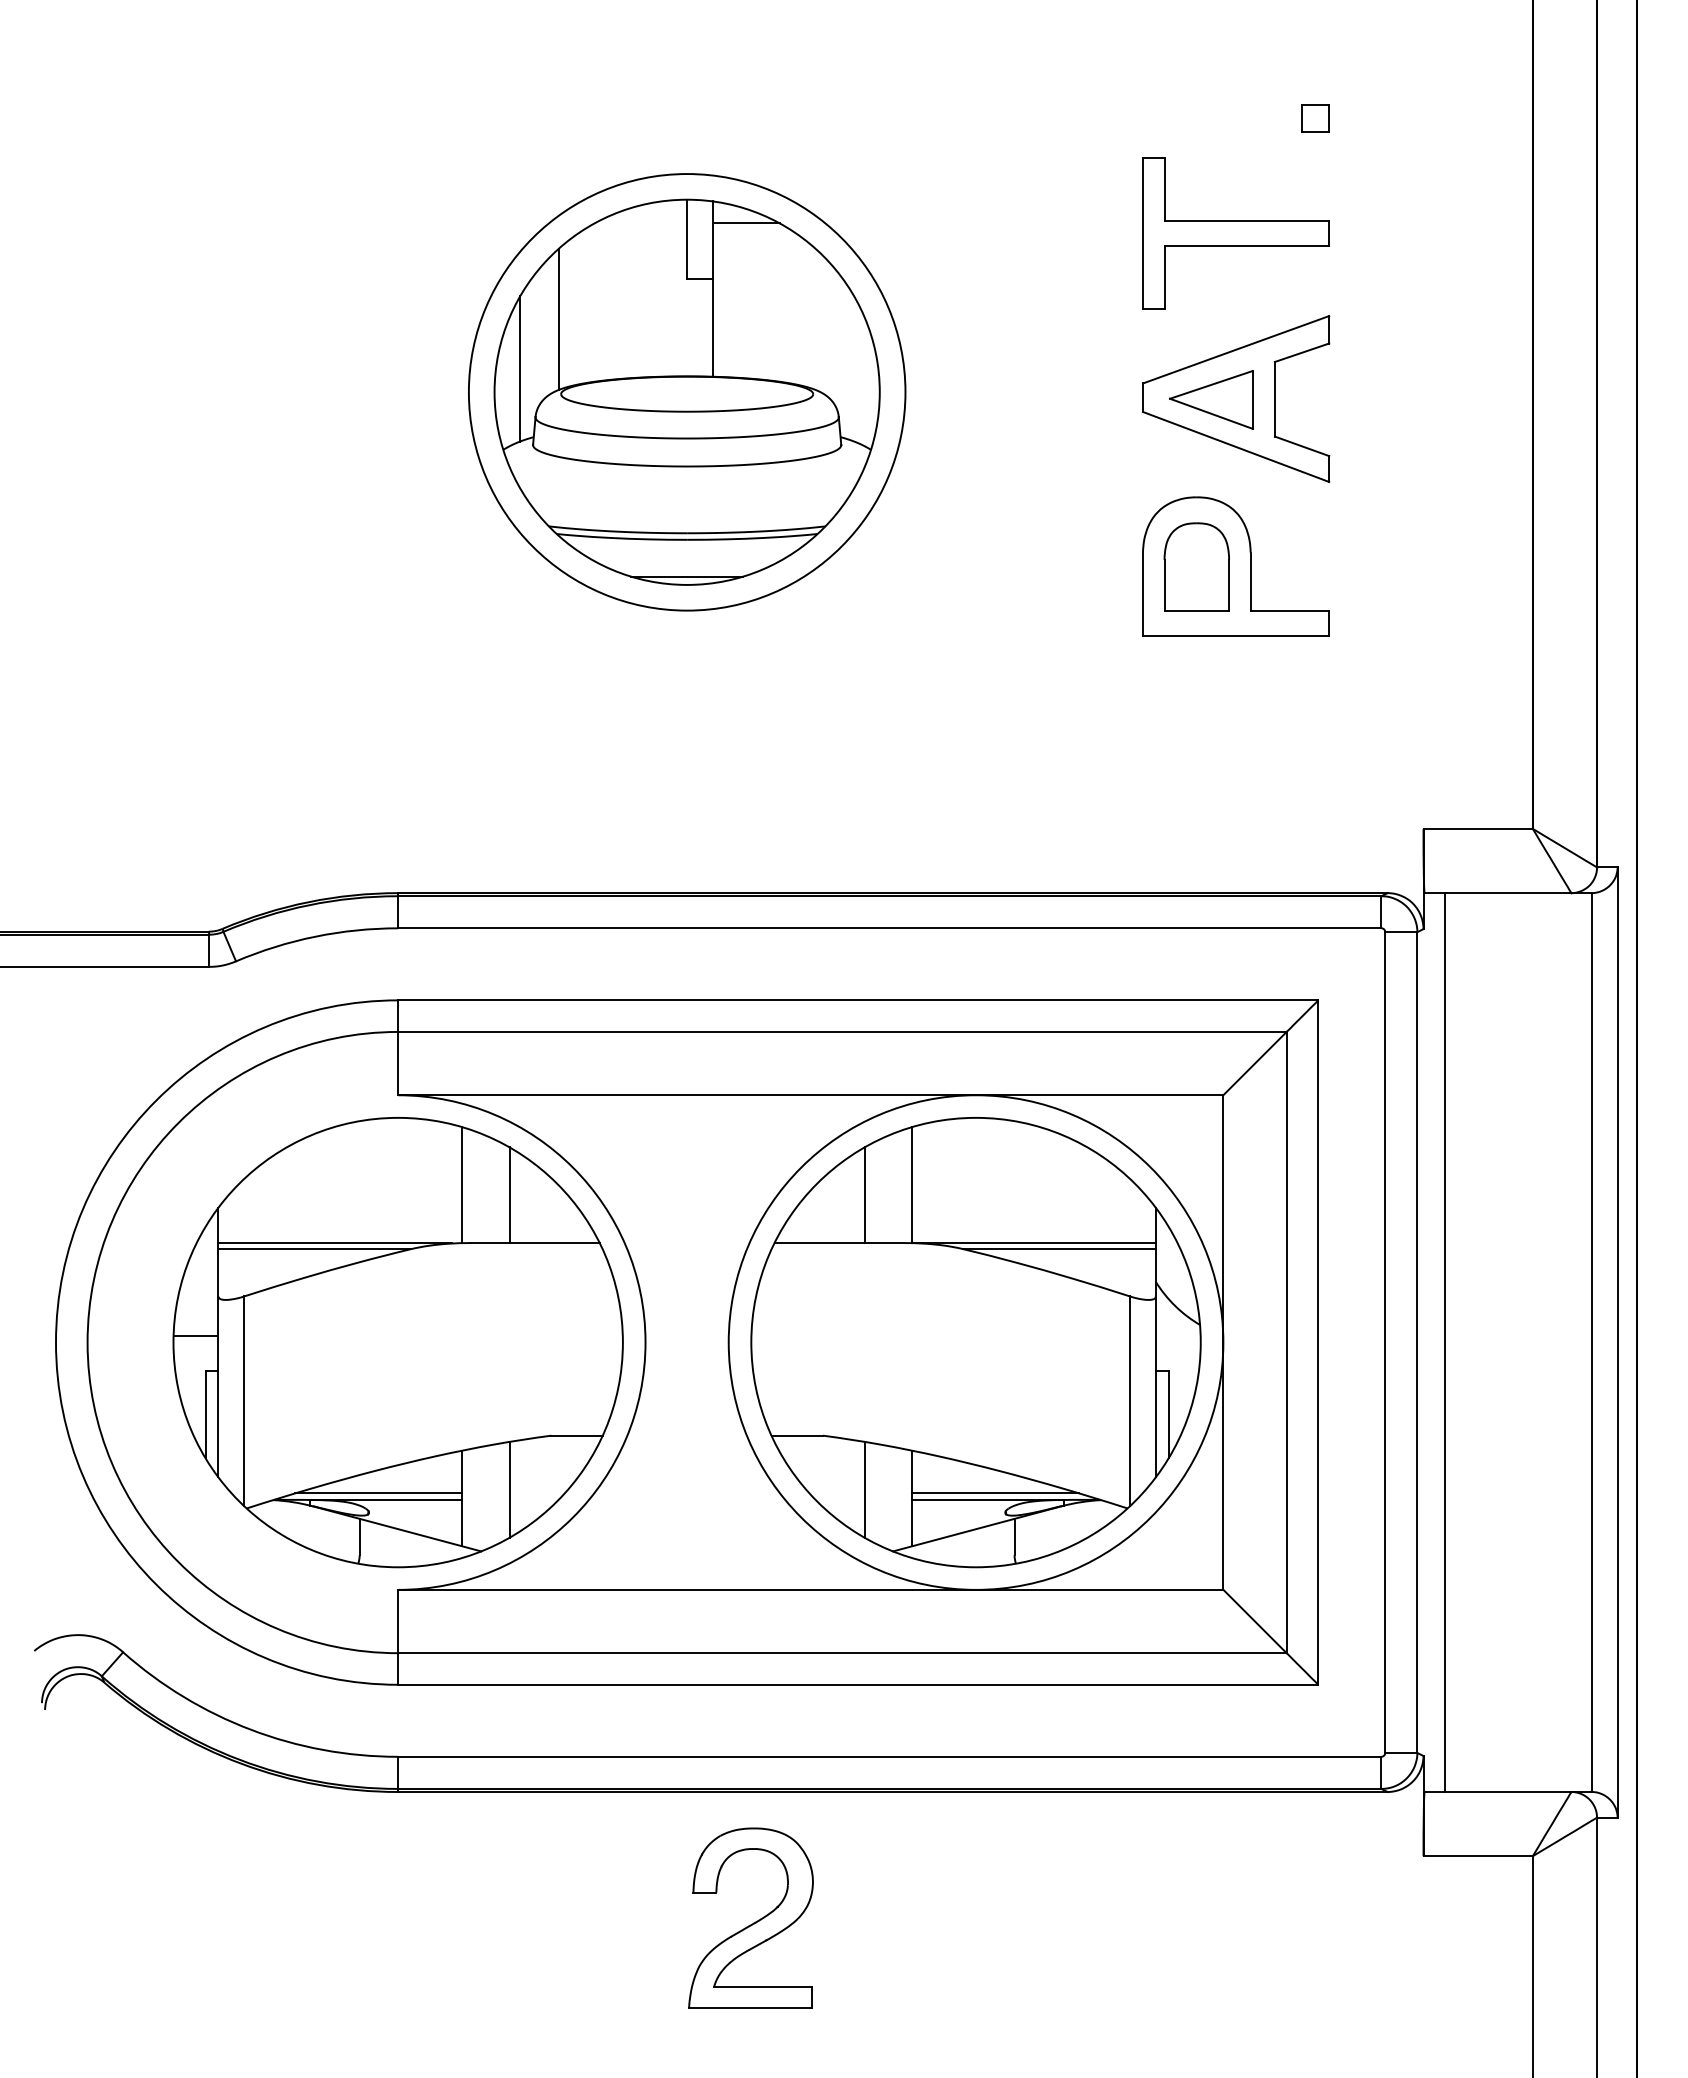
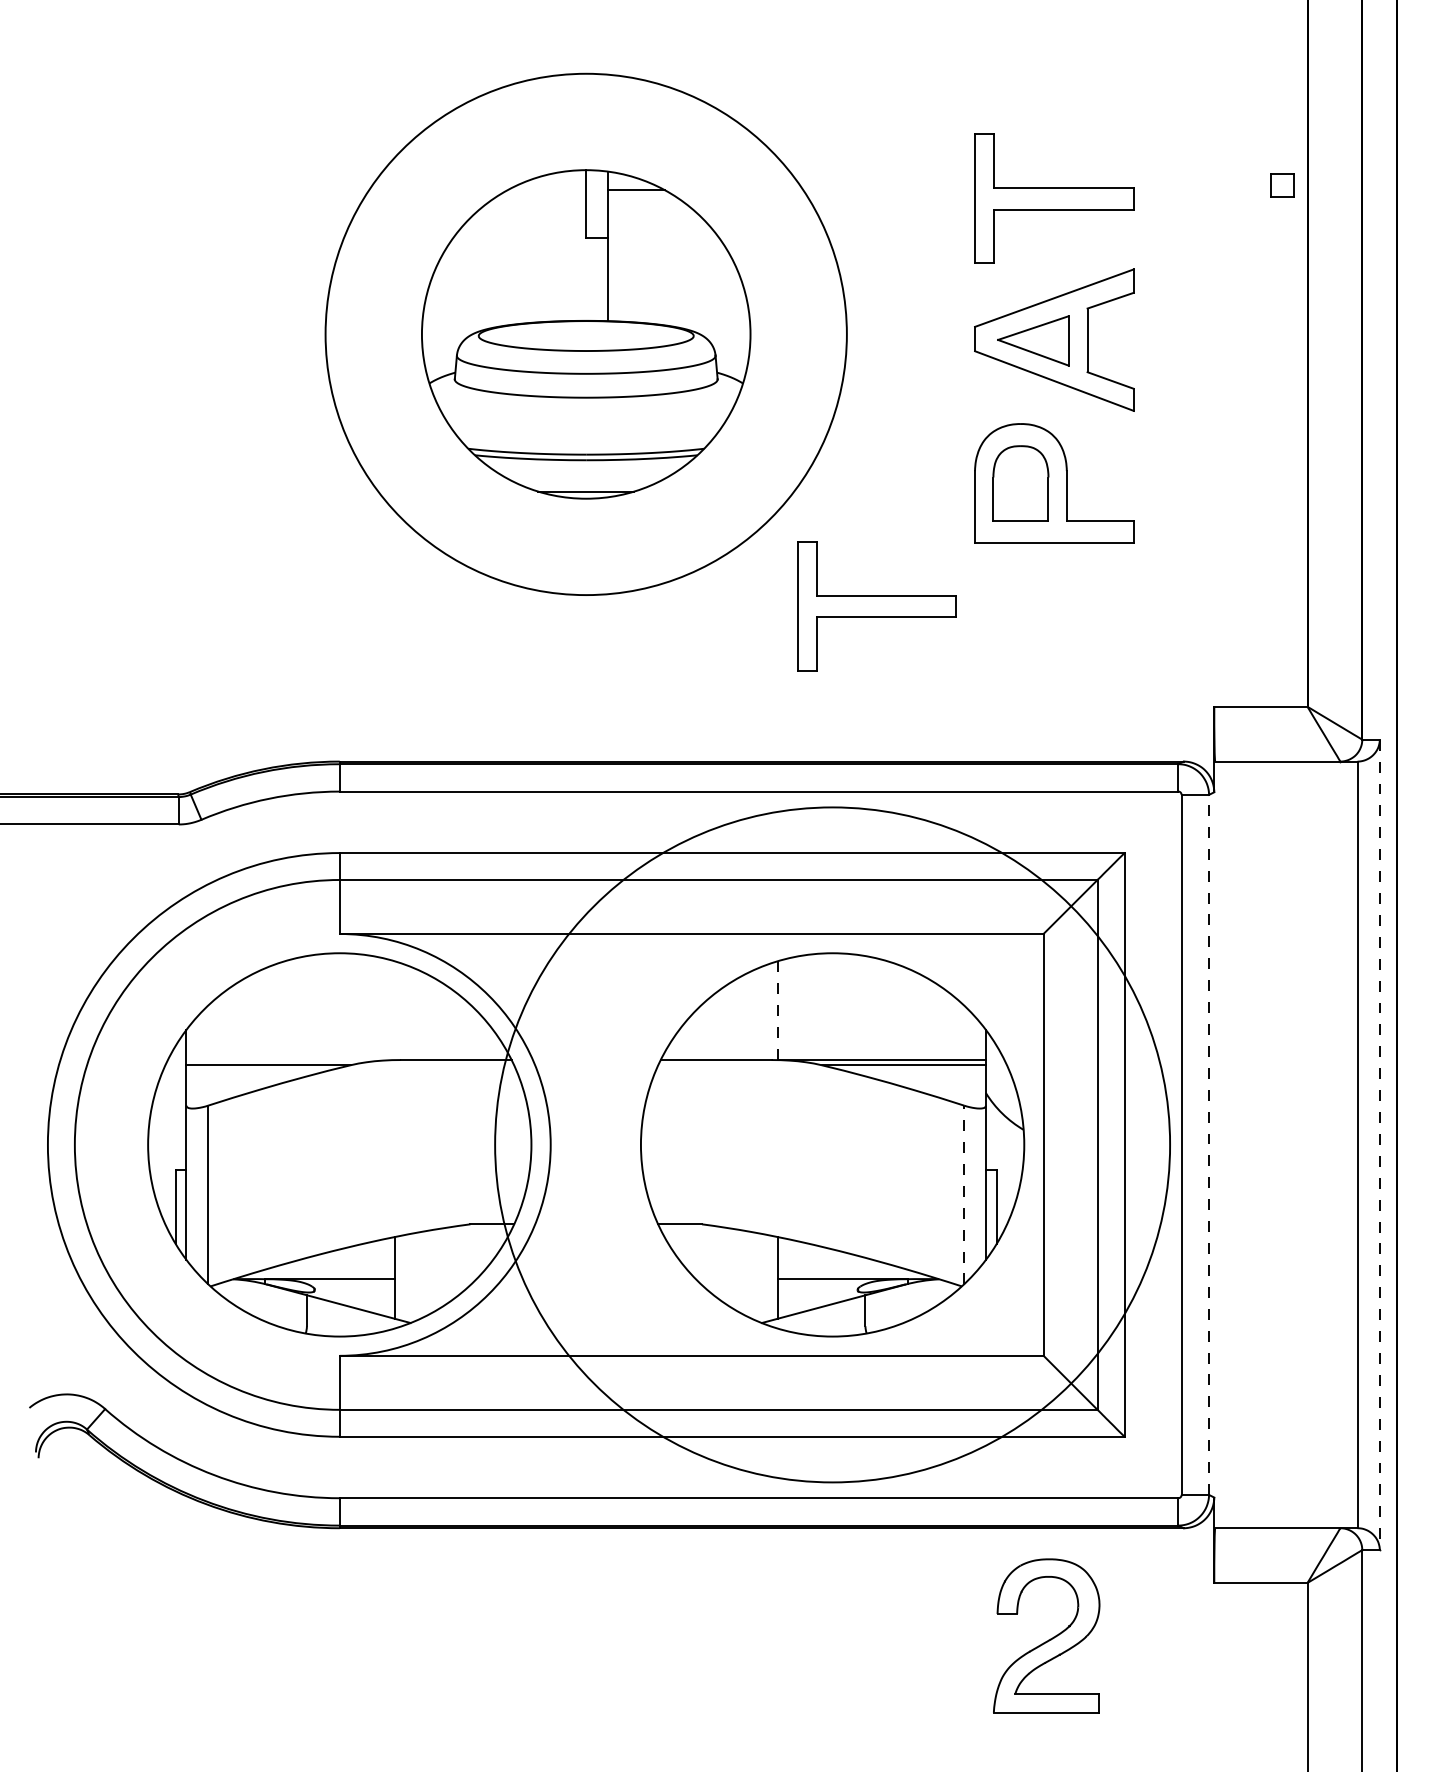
part: (1315, 118) -> (1282, 185), moved
line: (558, 318) -> (476, 271), removed
line: (520, 368) -> (444, 314), removed
circle: (686, 392) -> (585, 334), size x1.4
part: (1027, 711) -> (876, 606), added
line: (462, 1185) -> (394, 1010), removed
line: (911, 1185) -> (777, 1010), solid -> dashed
line: (509, 1195) -> (434, 1019), removed
line: (864, 1195) -> (737, 1019), removed
line: (335, 1243) -> (286, 1060), removed
line: (195, 1336) -> (166, 1139), removed
circle: (975, 1342) -> (832, 1144), size x1.6
line: (1417, 1342) -> (1209, 1144), solid -> dashed
line: (1444, 1342) -> (1232, 1144), removed
line: (1617, 1343) -> (1379, 1145), solid -> dashed
line: (1130, 1401) -> (964, 1195), solid -> dashed
line: (509, 1489) -> (434, 1270), removed
line: (864, 1489) -> (737, 1270), removed
line: (378, 1493) -> (322, 1273), removed
line: (995, 1493) -> (849, 1273), removed
part: (750, 1917) -> (1046, 1635), moved

